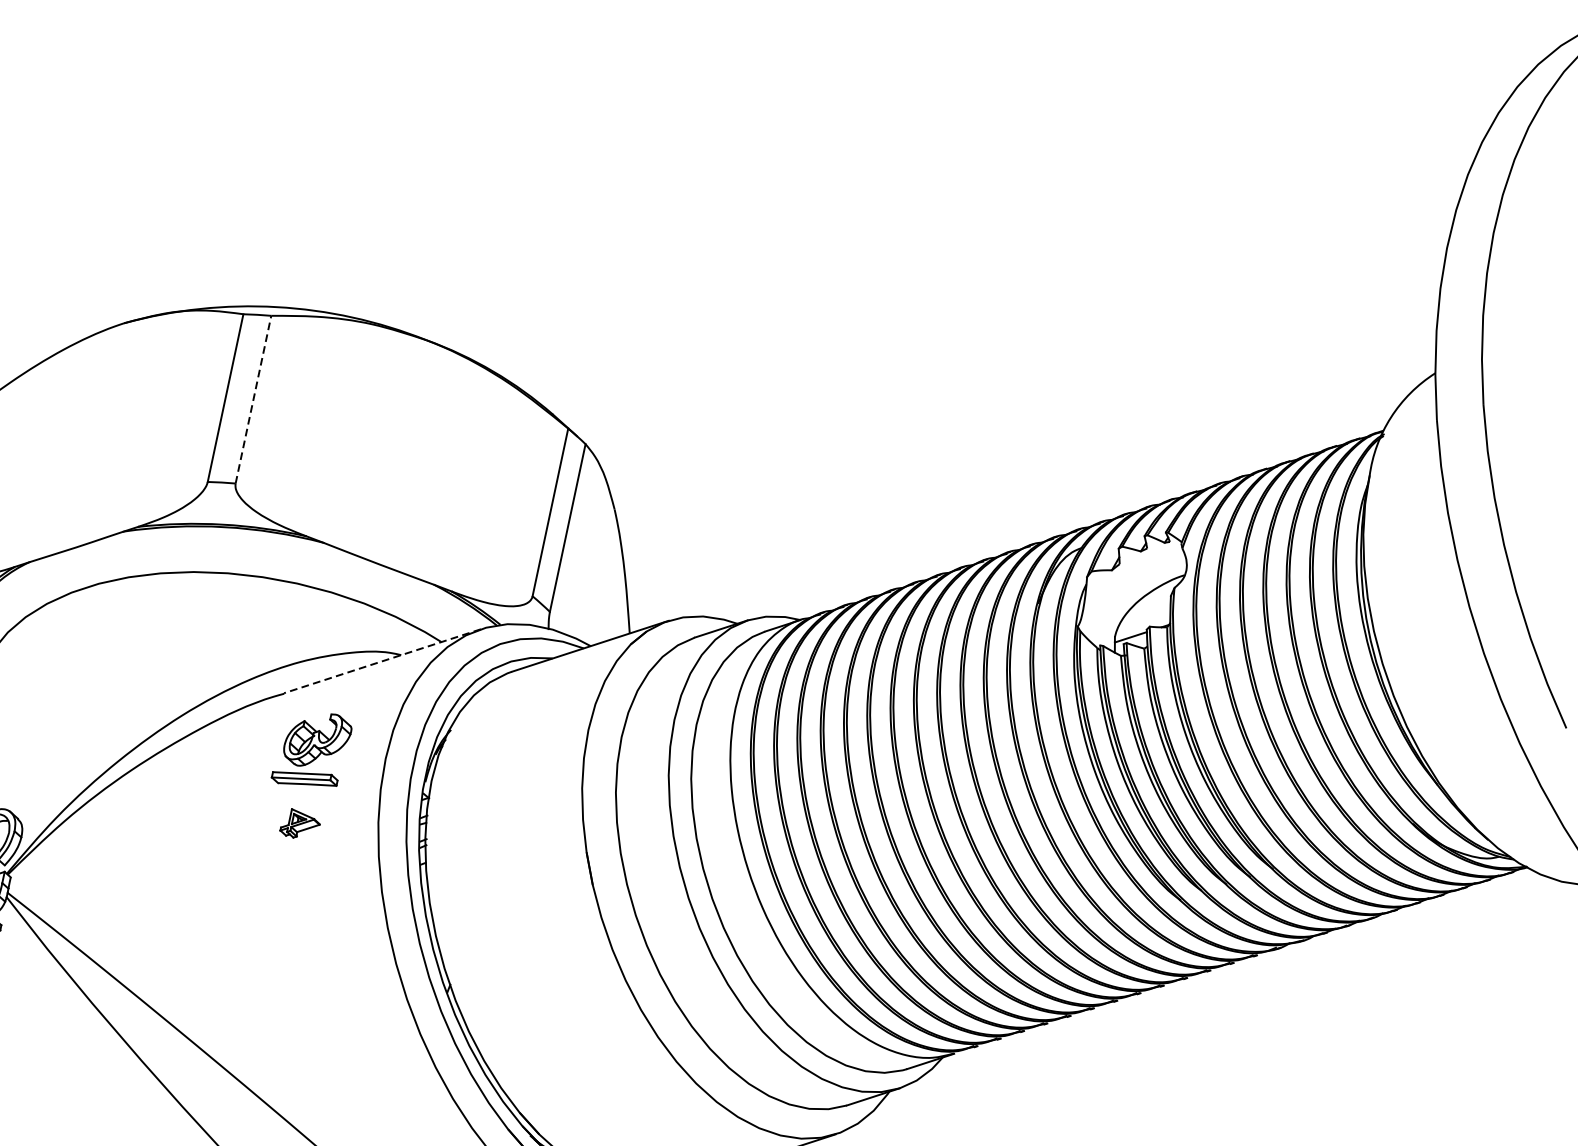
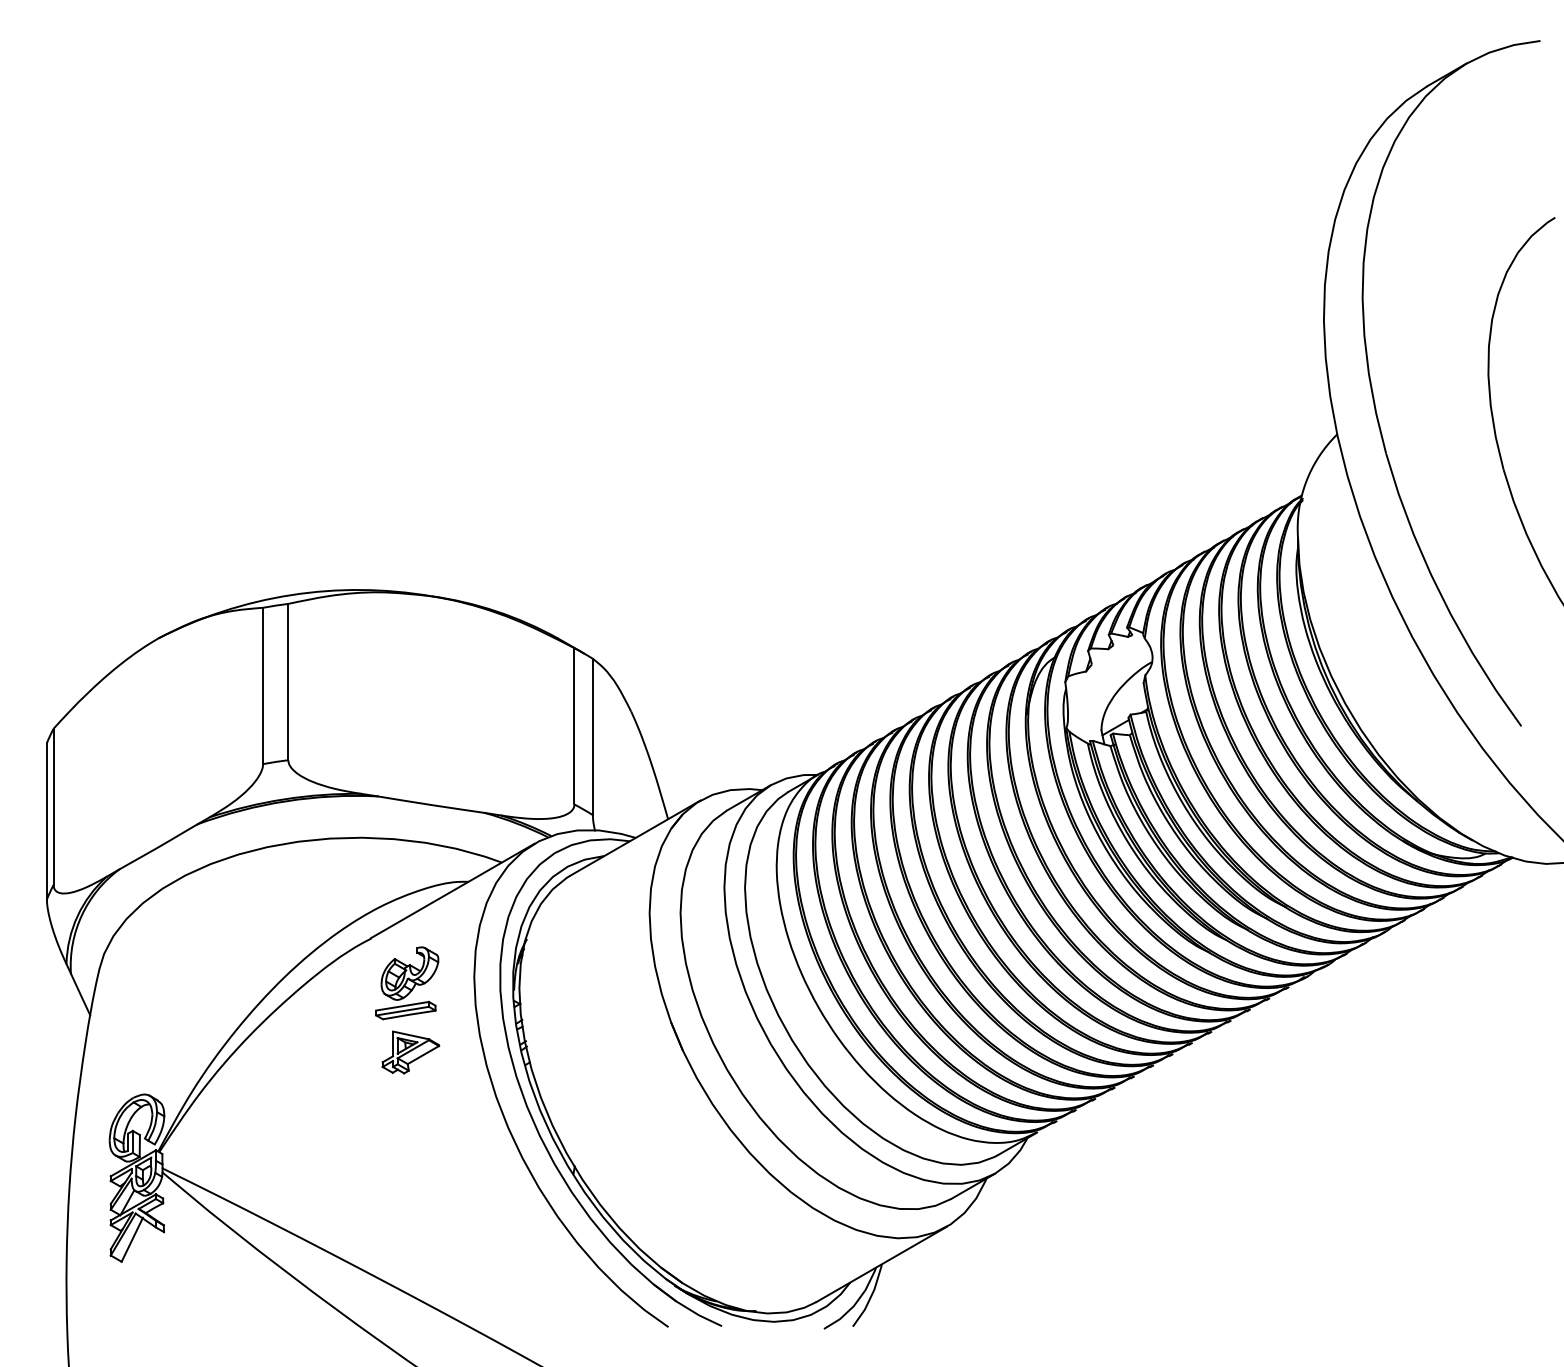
line: (253, 399) -> (288, 681), dashed -> solid
line: (381, 661) -> (452, 891), dashed -> solid
part: (300, 825) -> (410, 1052), size x1.67

